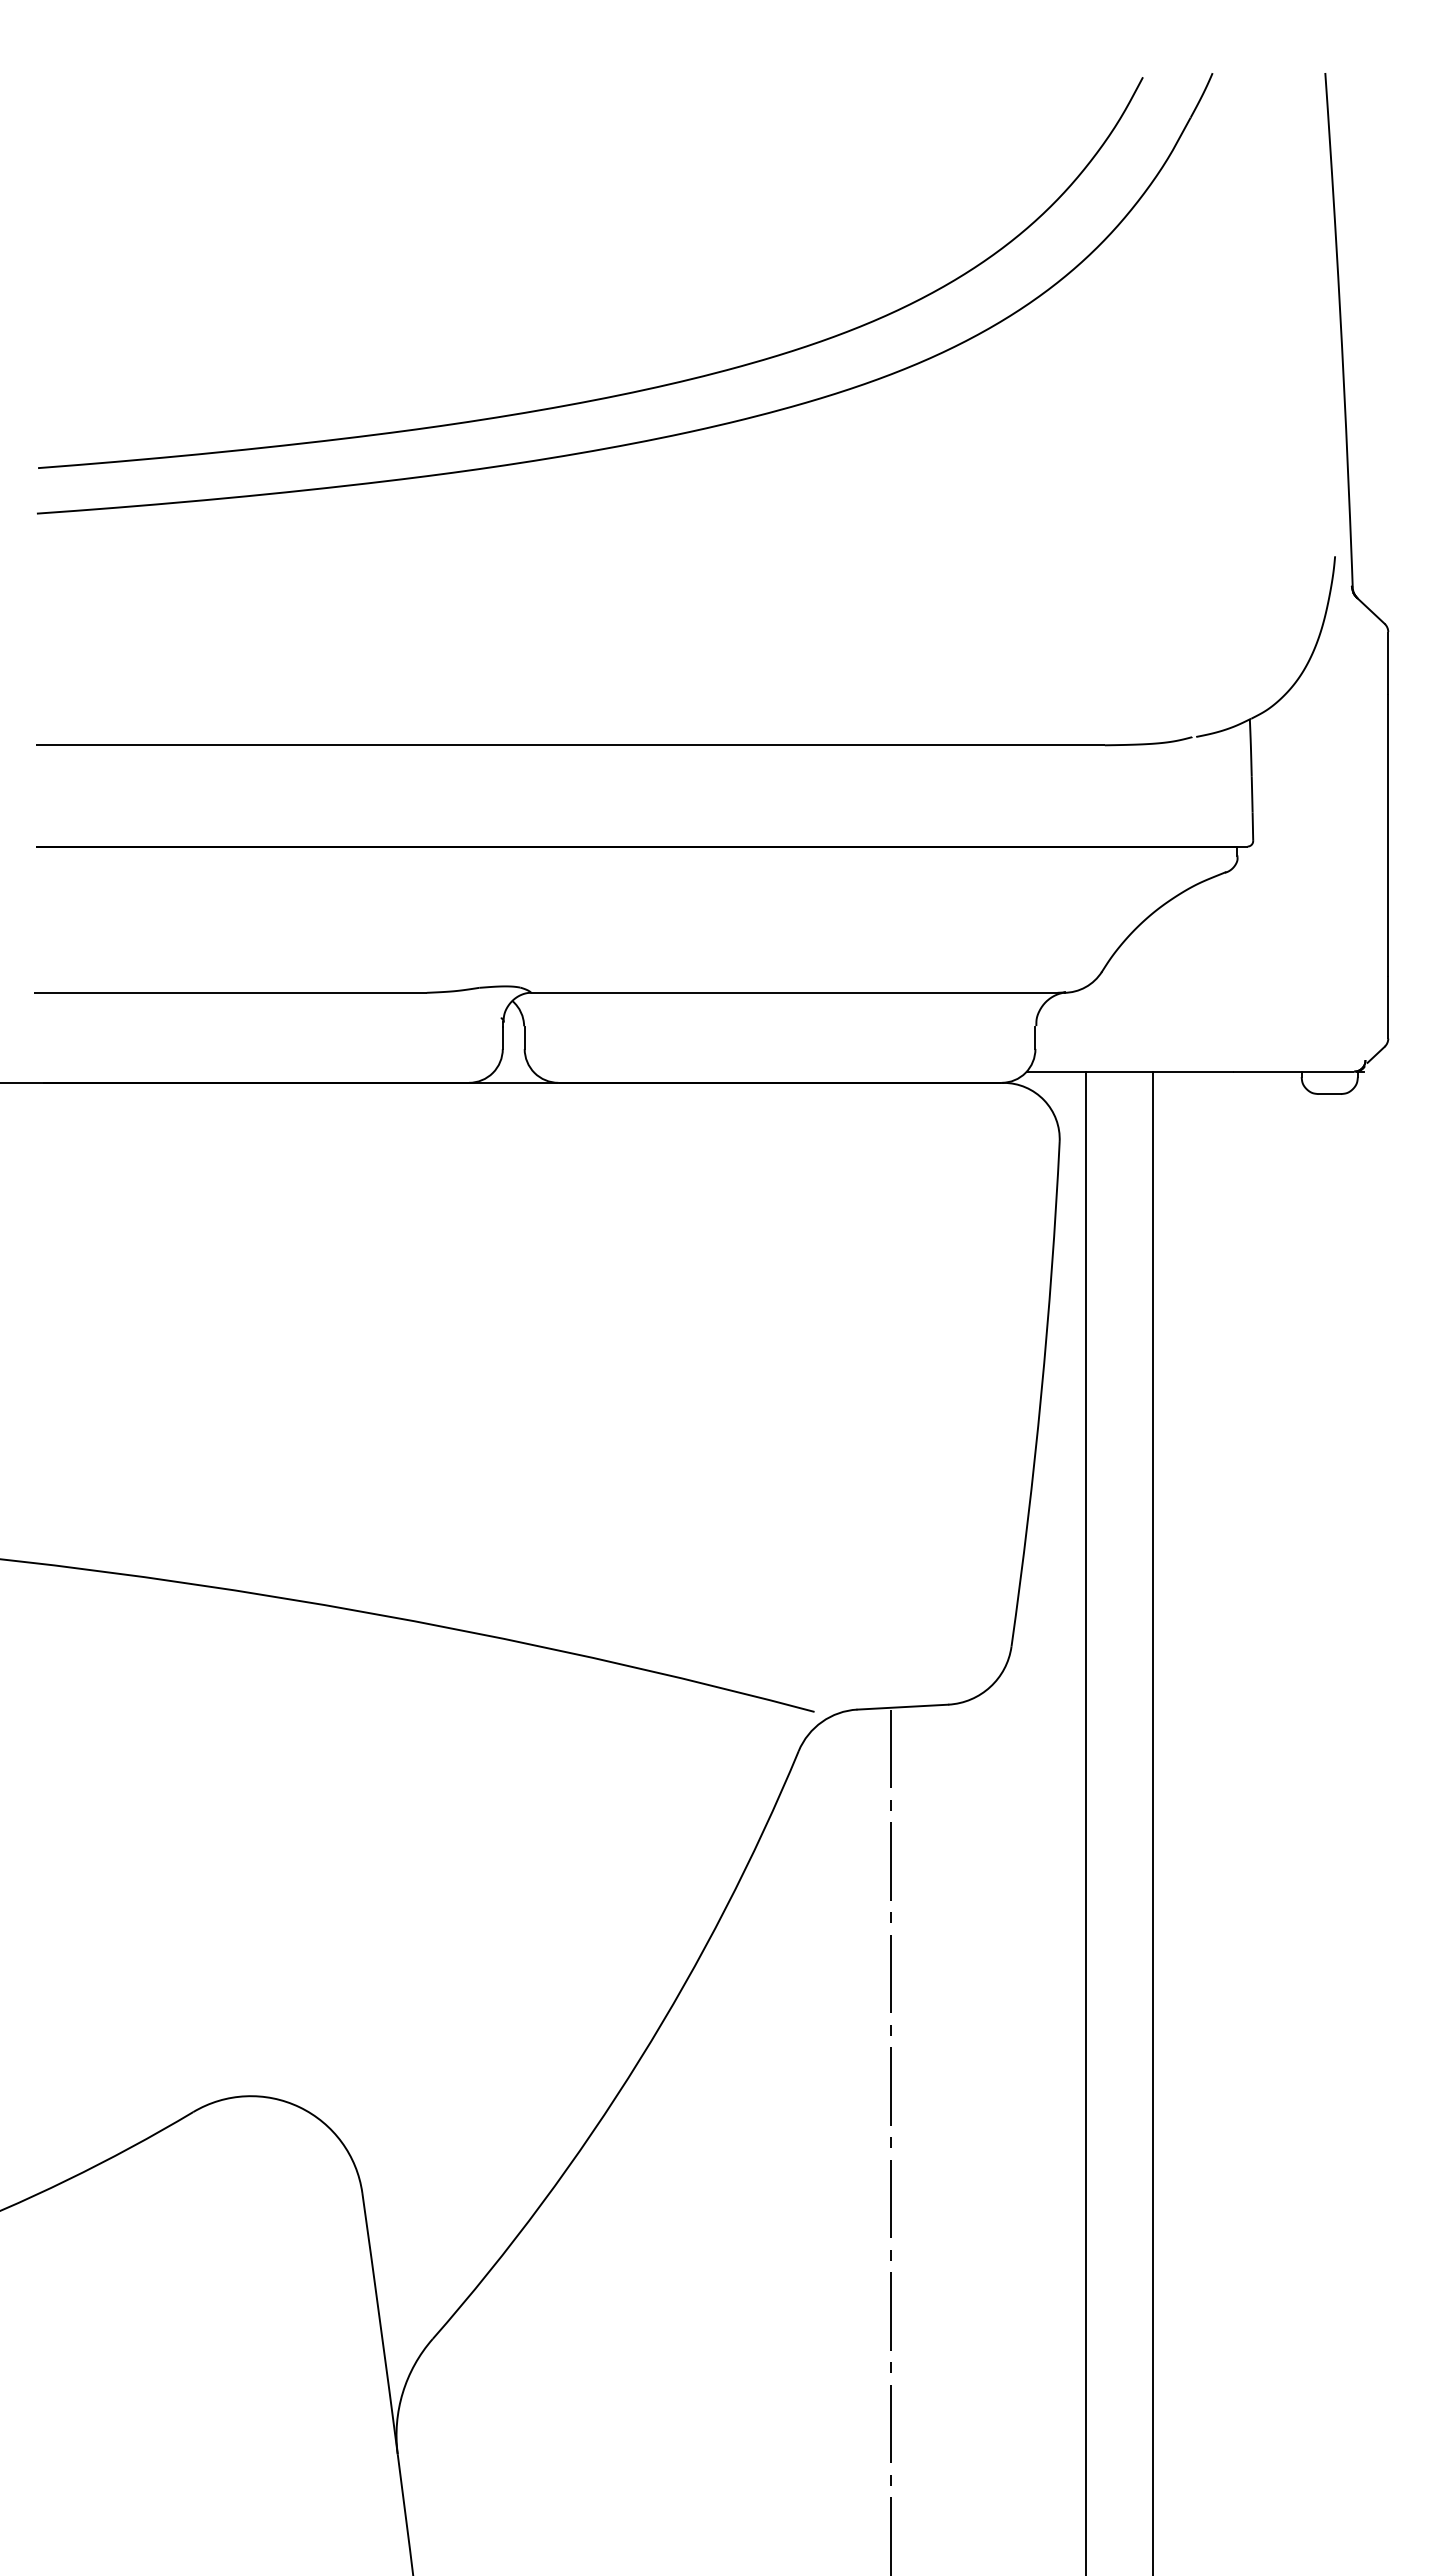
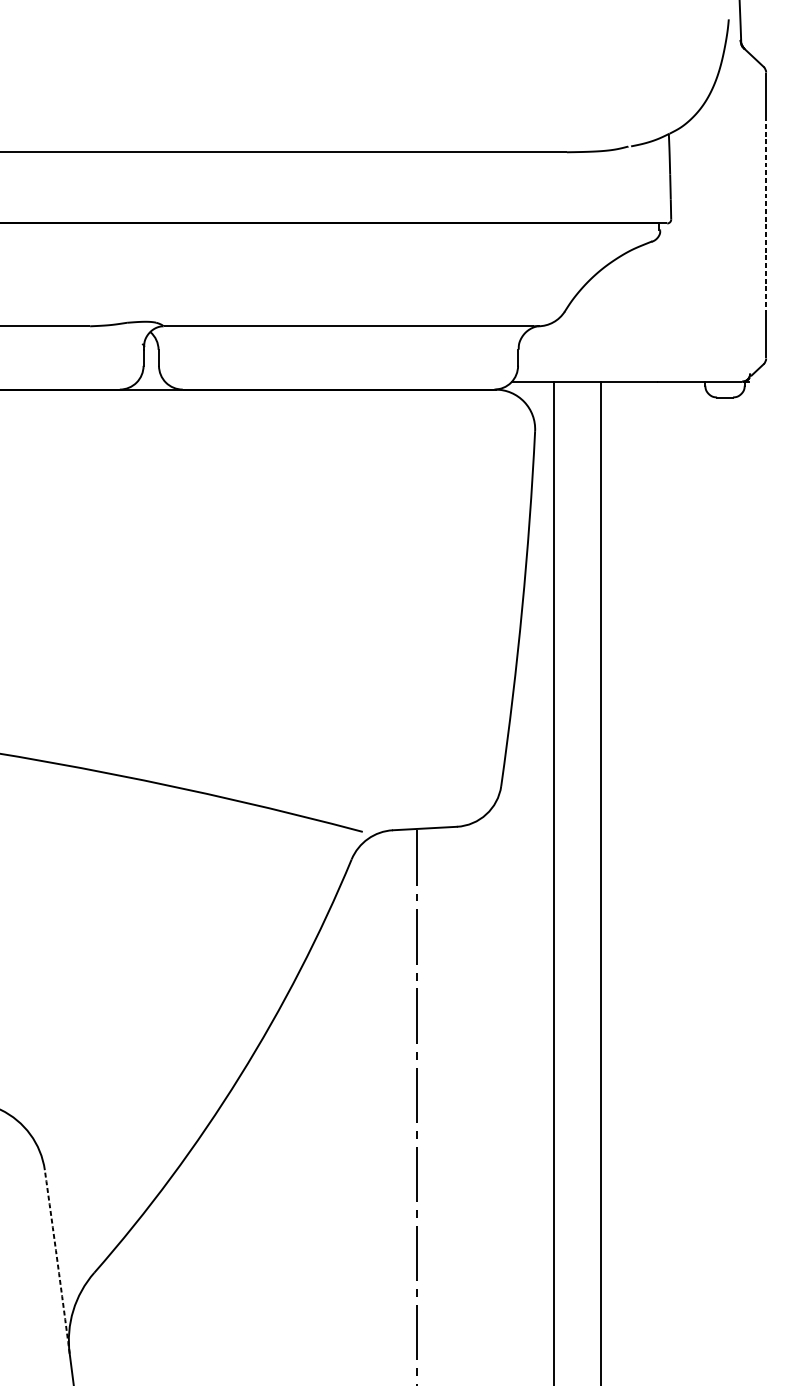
line: (1388, 835) -> (766, 215), solid -> dashed
arc: (380, 2323) -> (57, 1261), solid -> dashed

